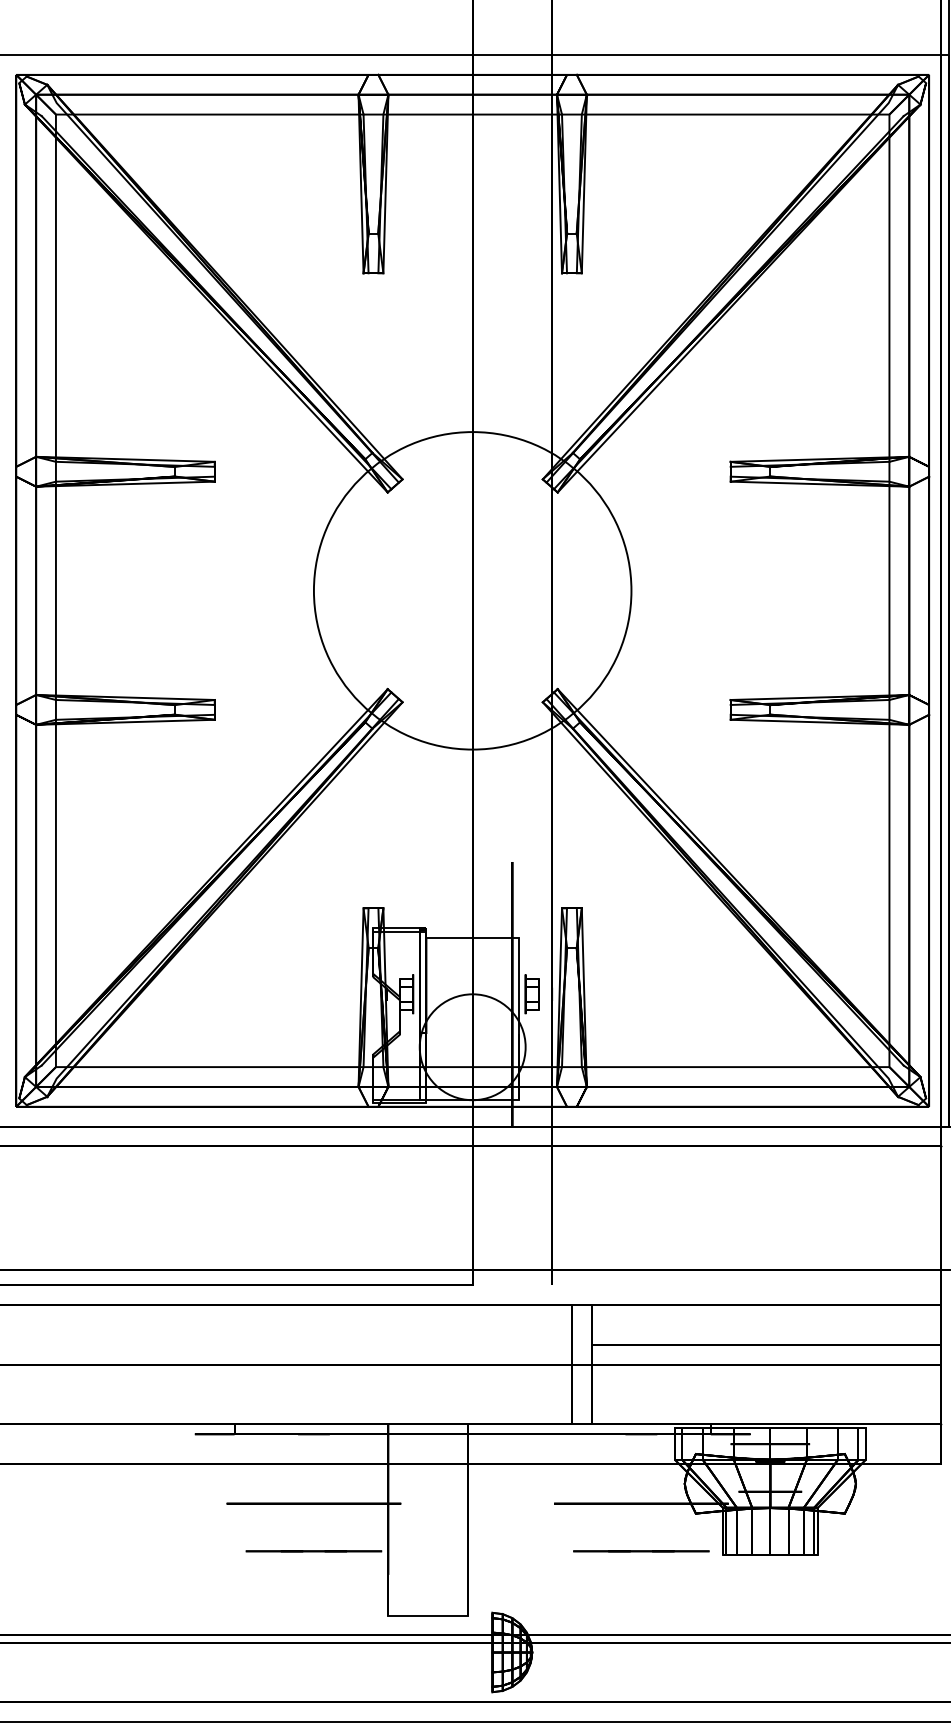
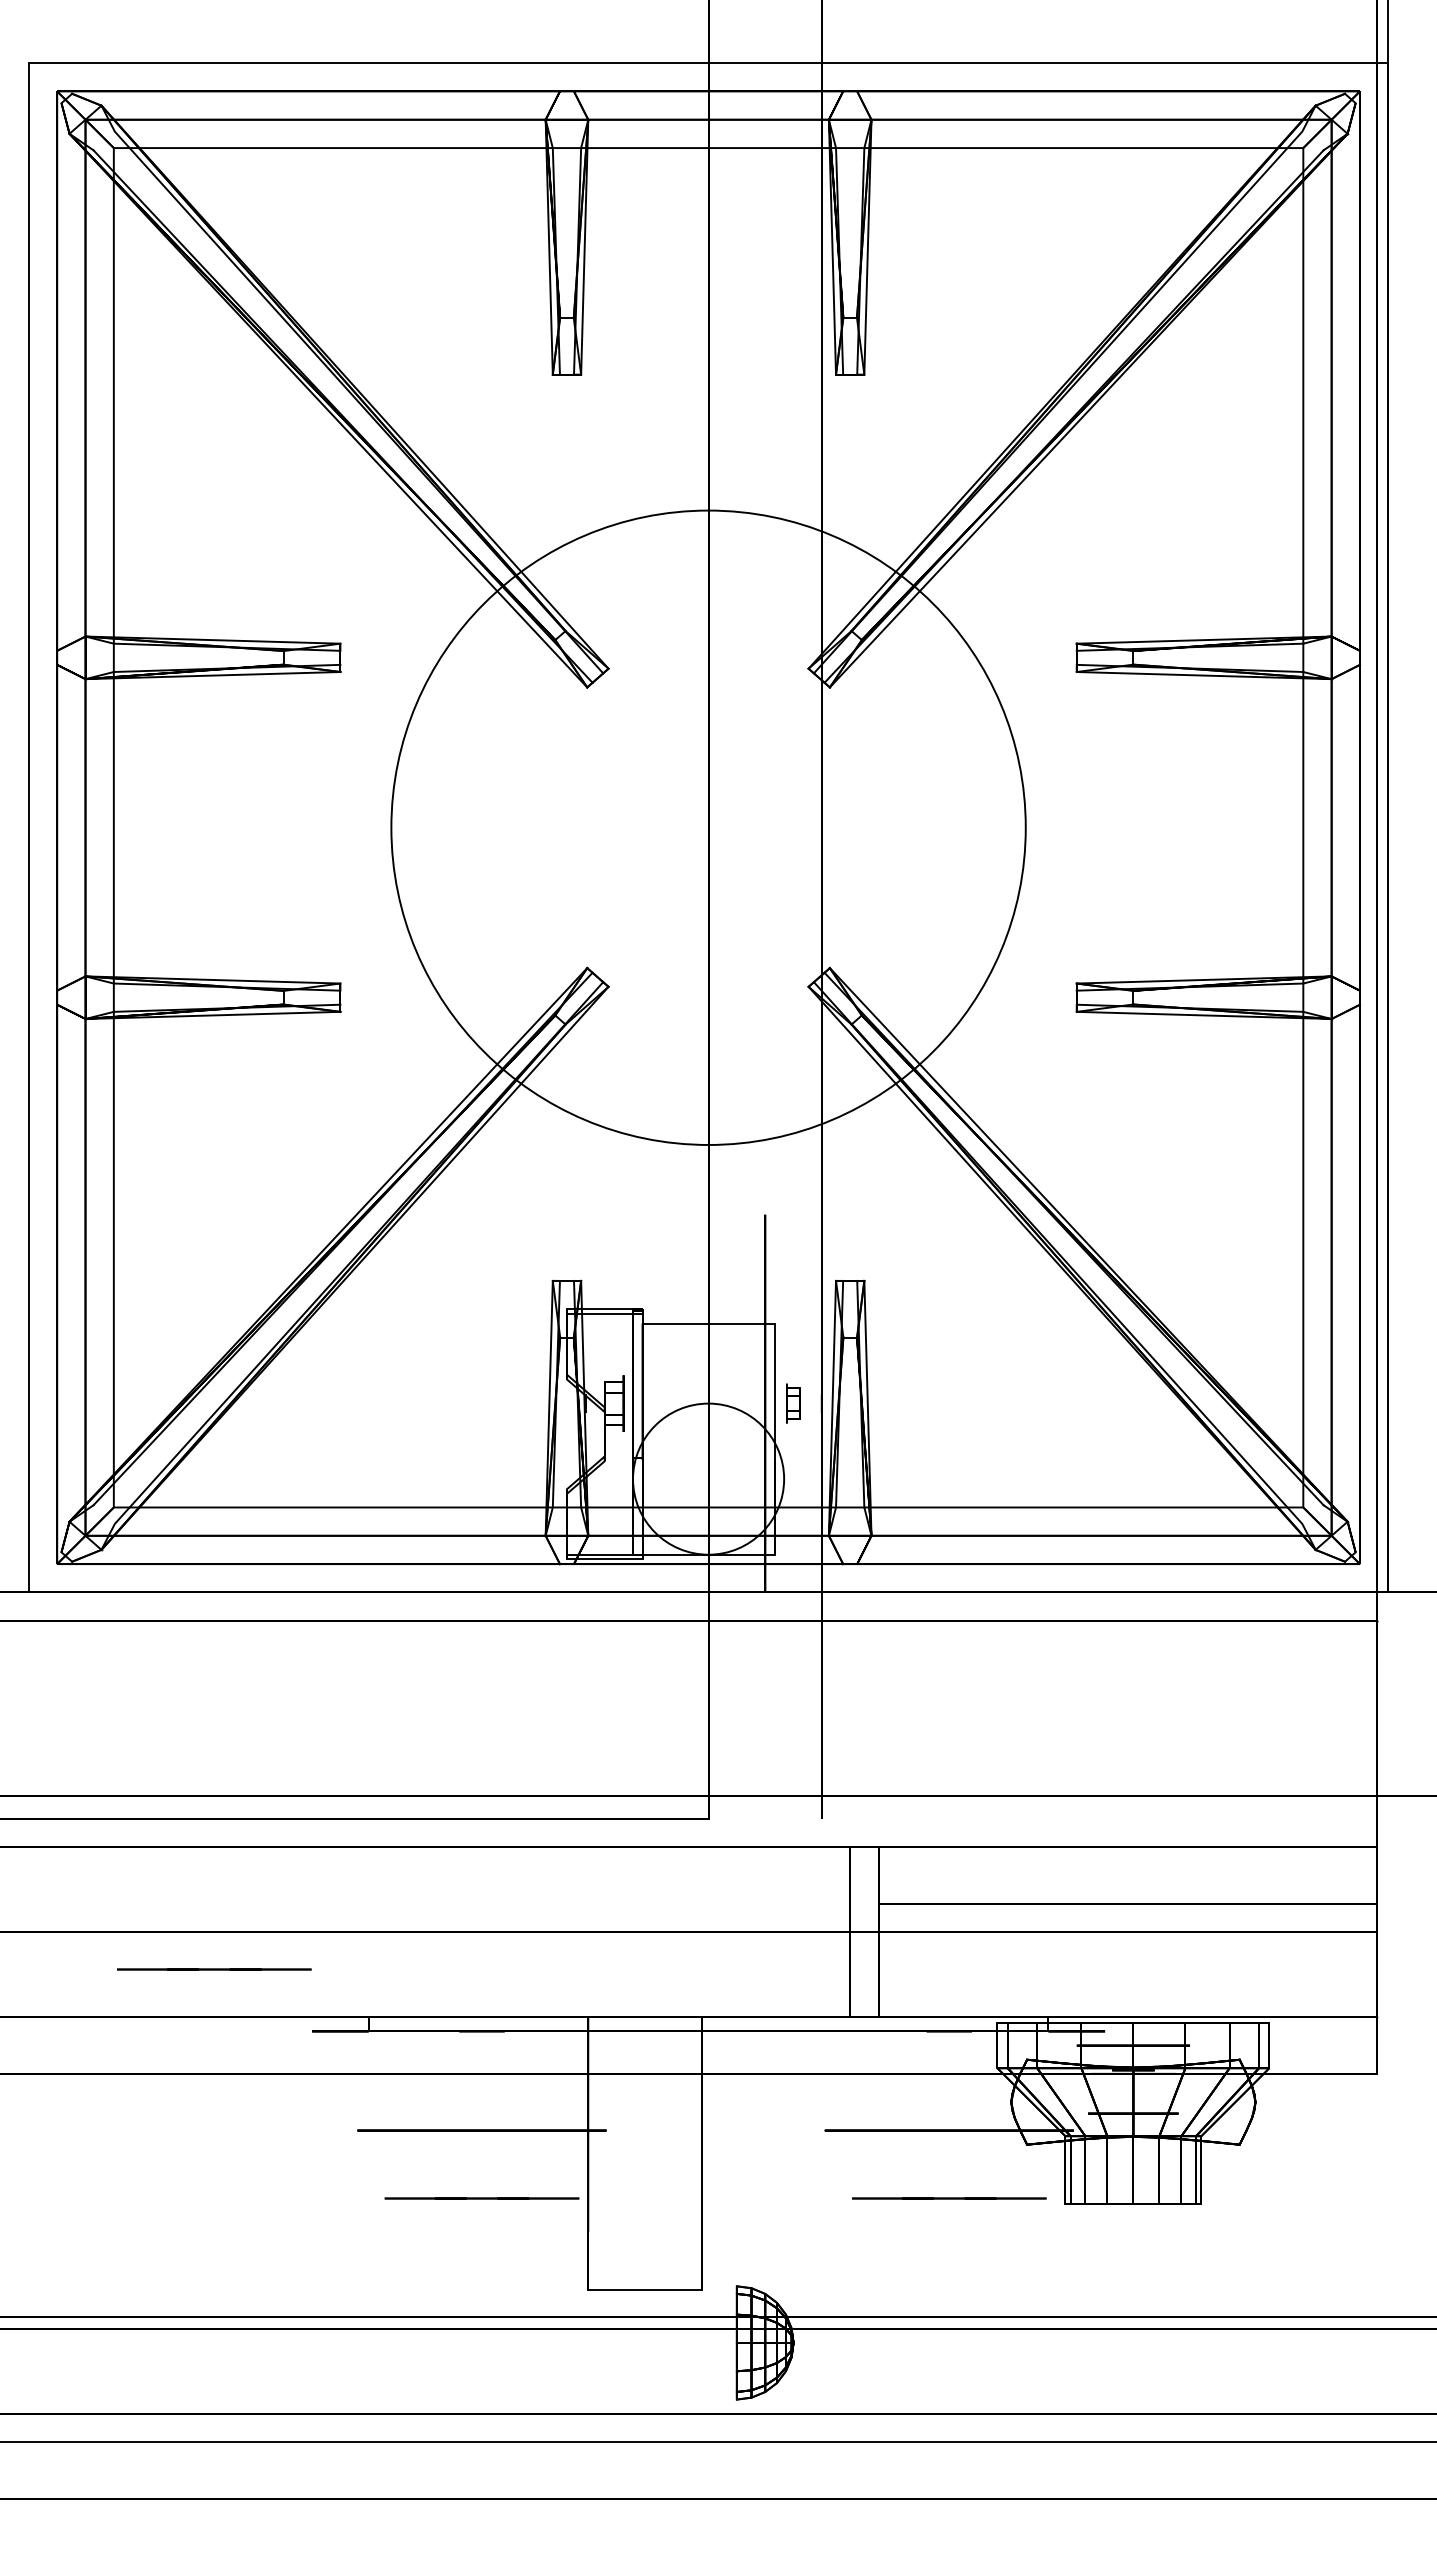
circle: (472, 590) -> (708, 827), size x1.4
part: (532, 994) -> (793, 1403), size x0.7
line: (126, 1390) -> (214, 1969), added

